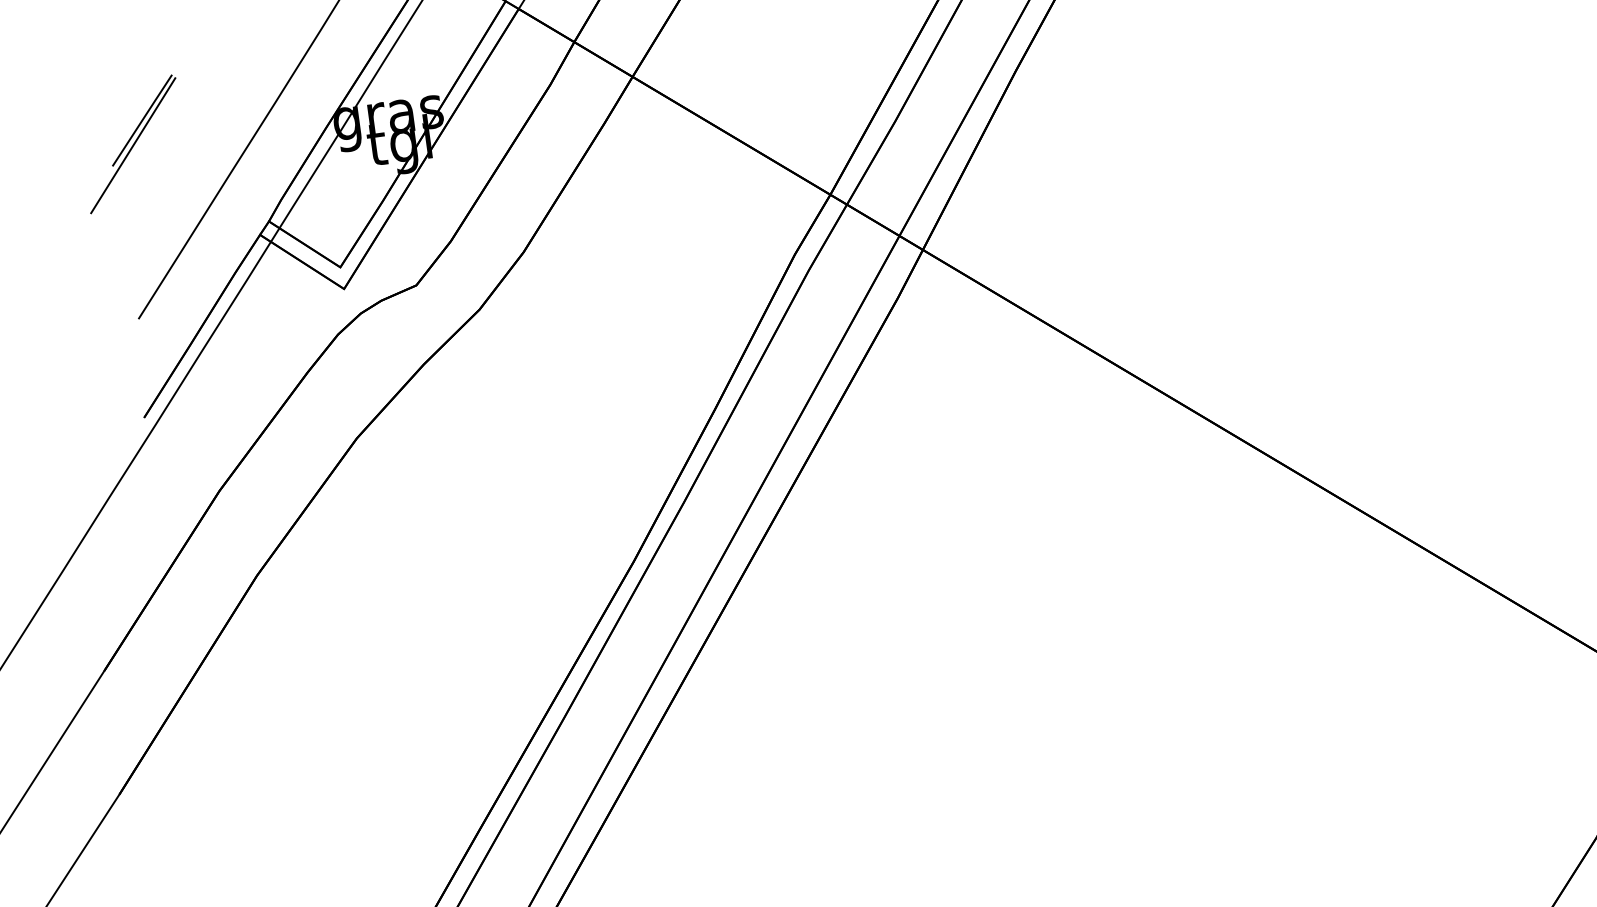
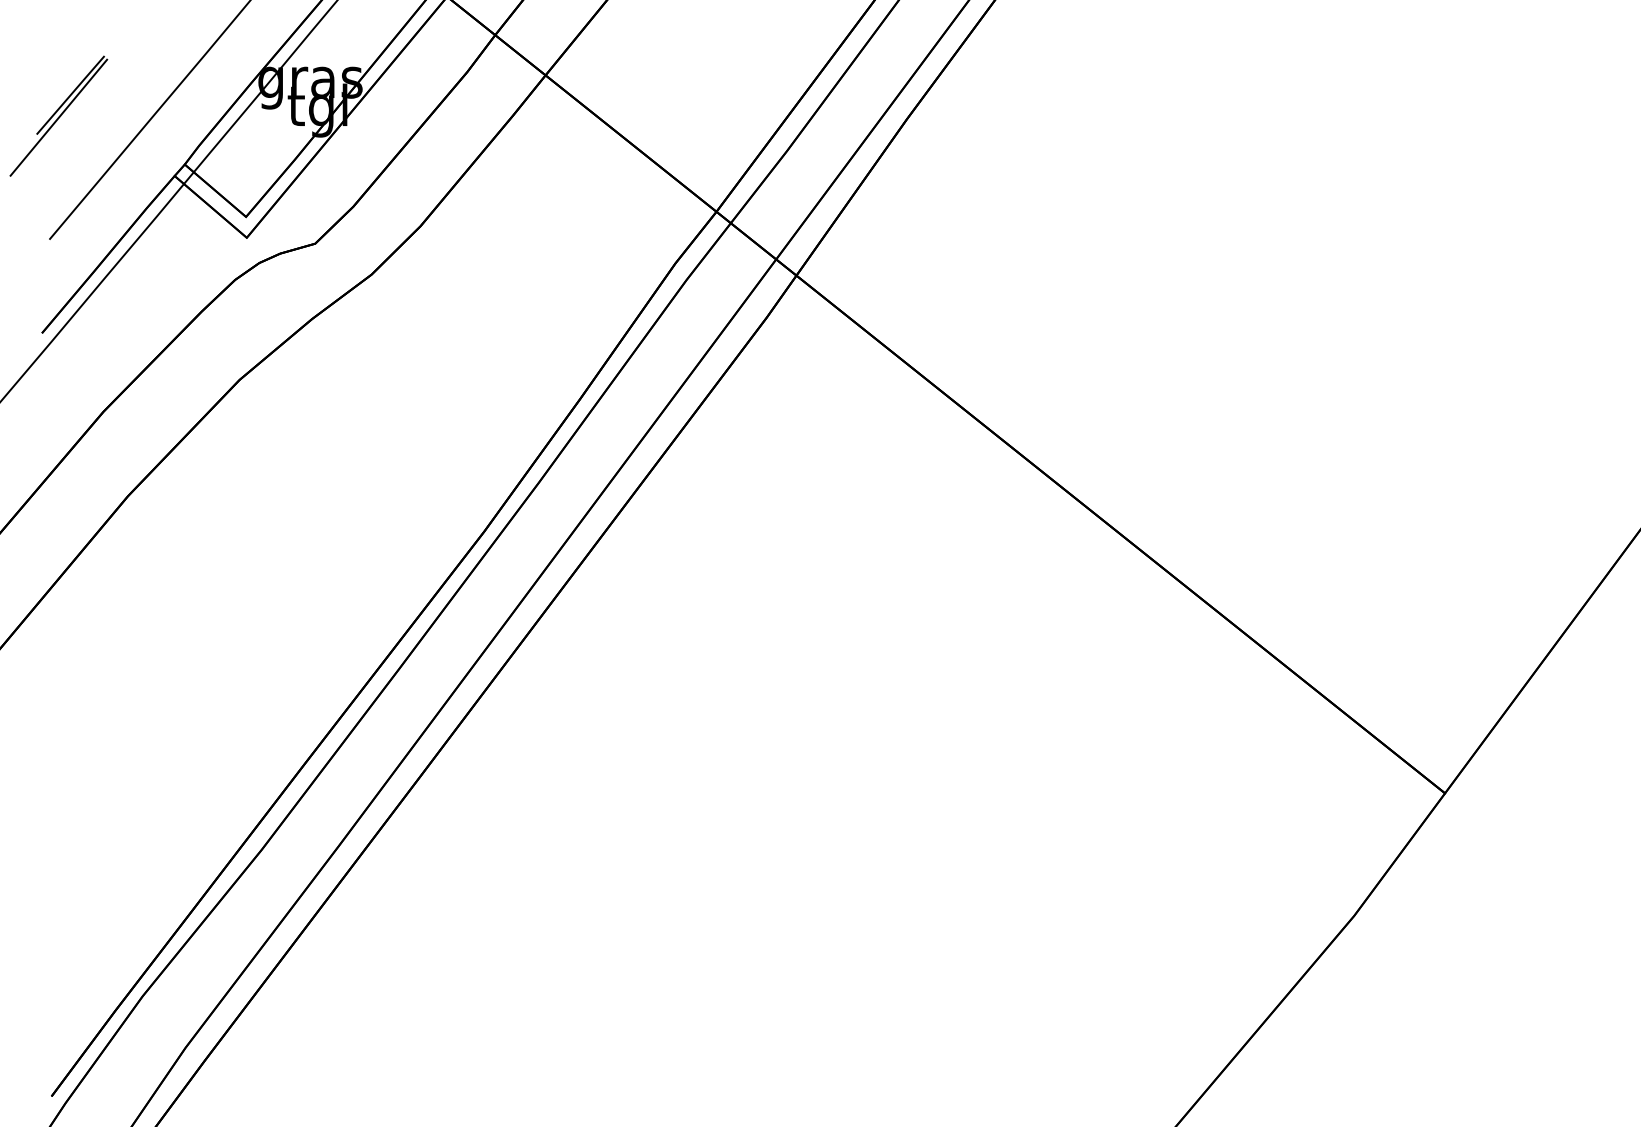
part: (132, 143) -> (58, 115), moved

